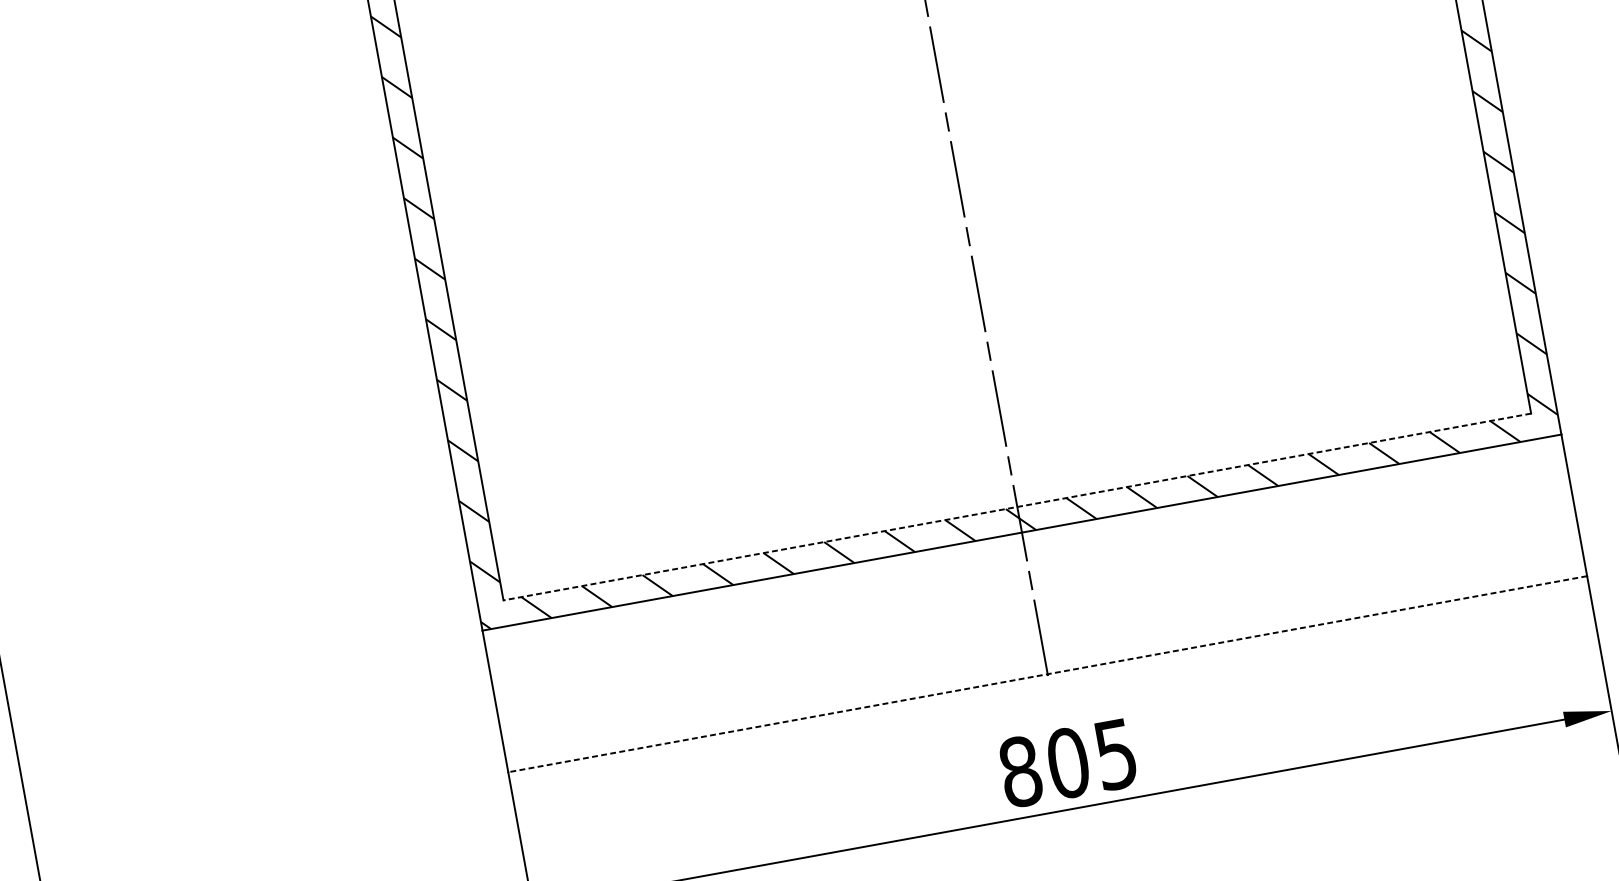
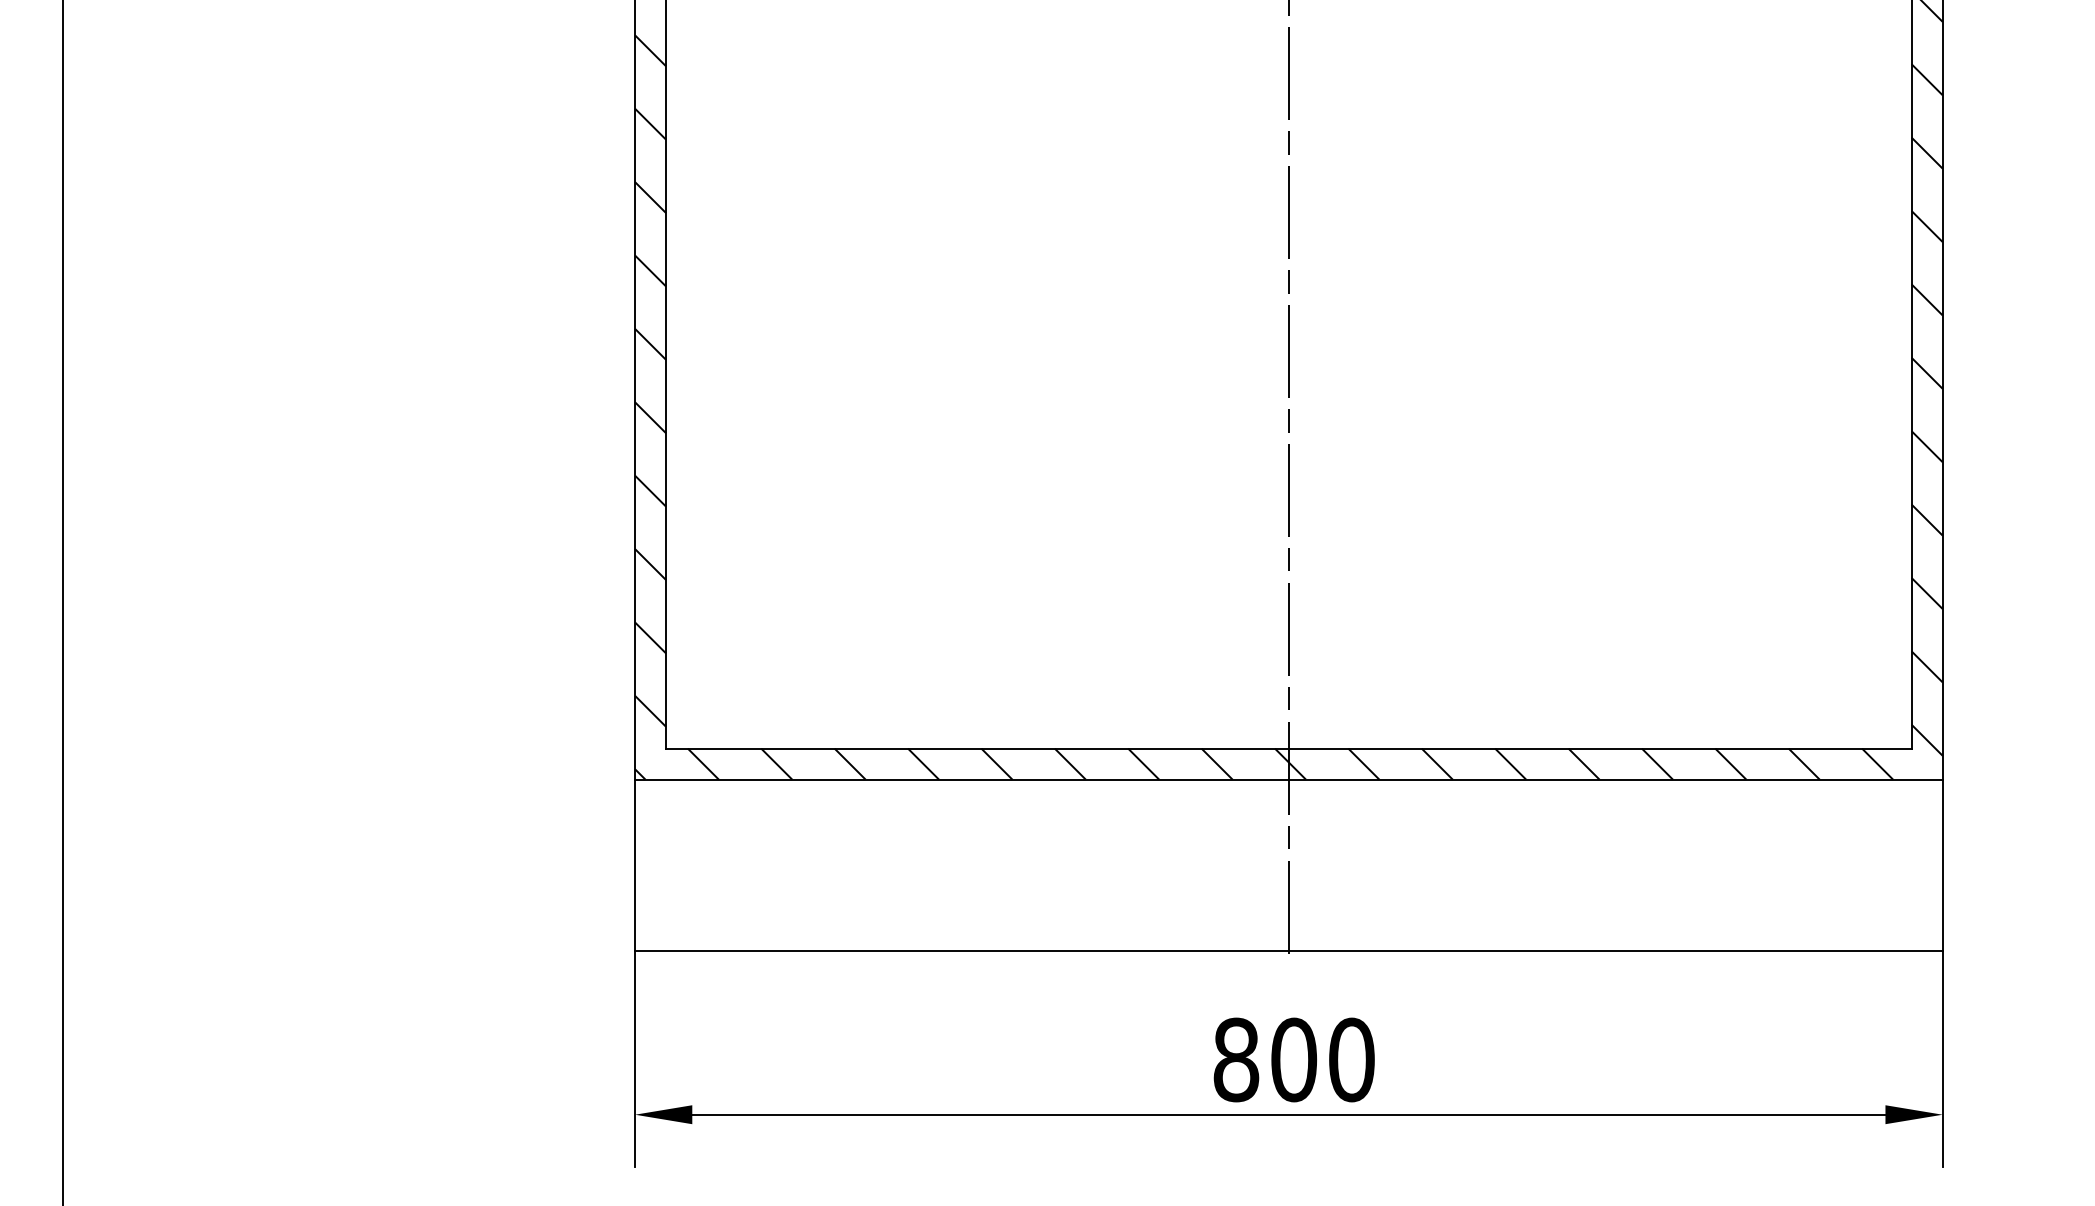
line: (1016, 506) -> (1288, 748), dashed -> solid
line: (1047, 674) -> (1288, 951), dashed -> solid
text: (1115, 754) -> (1351, 1059), 805 -> 800

